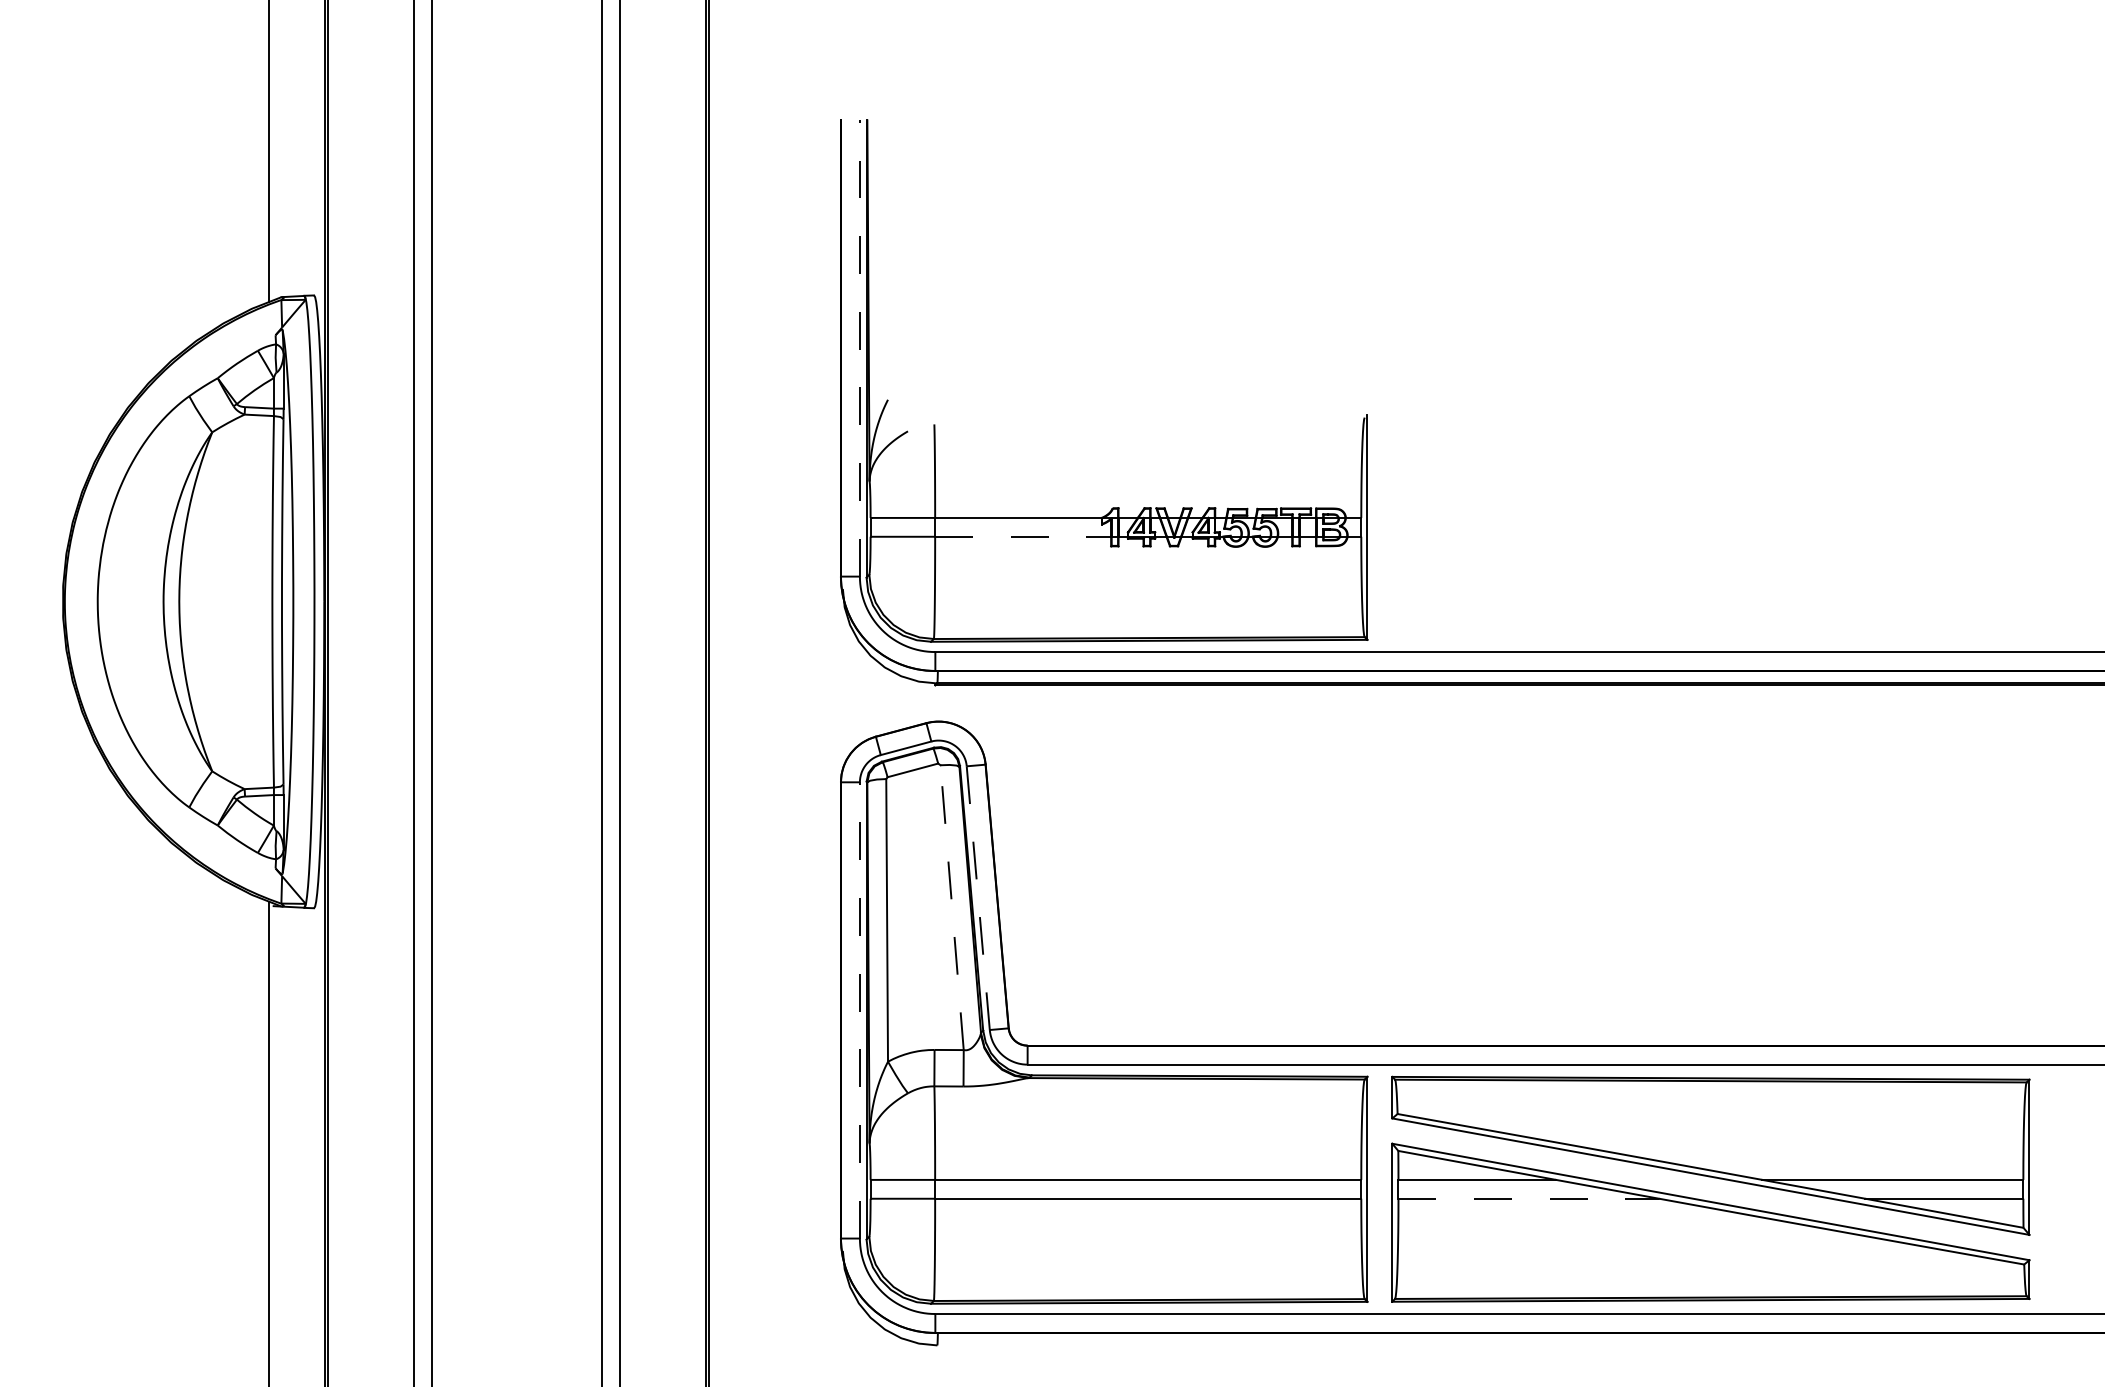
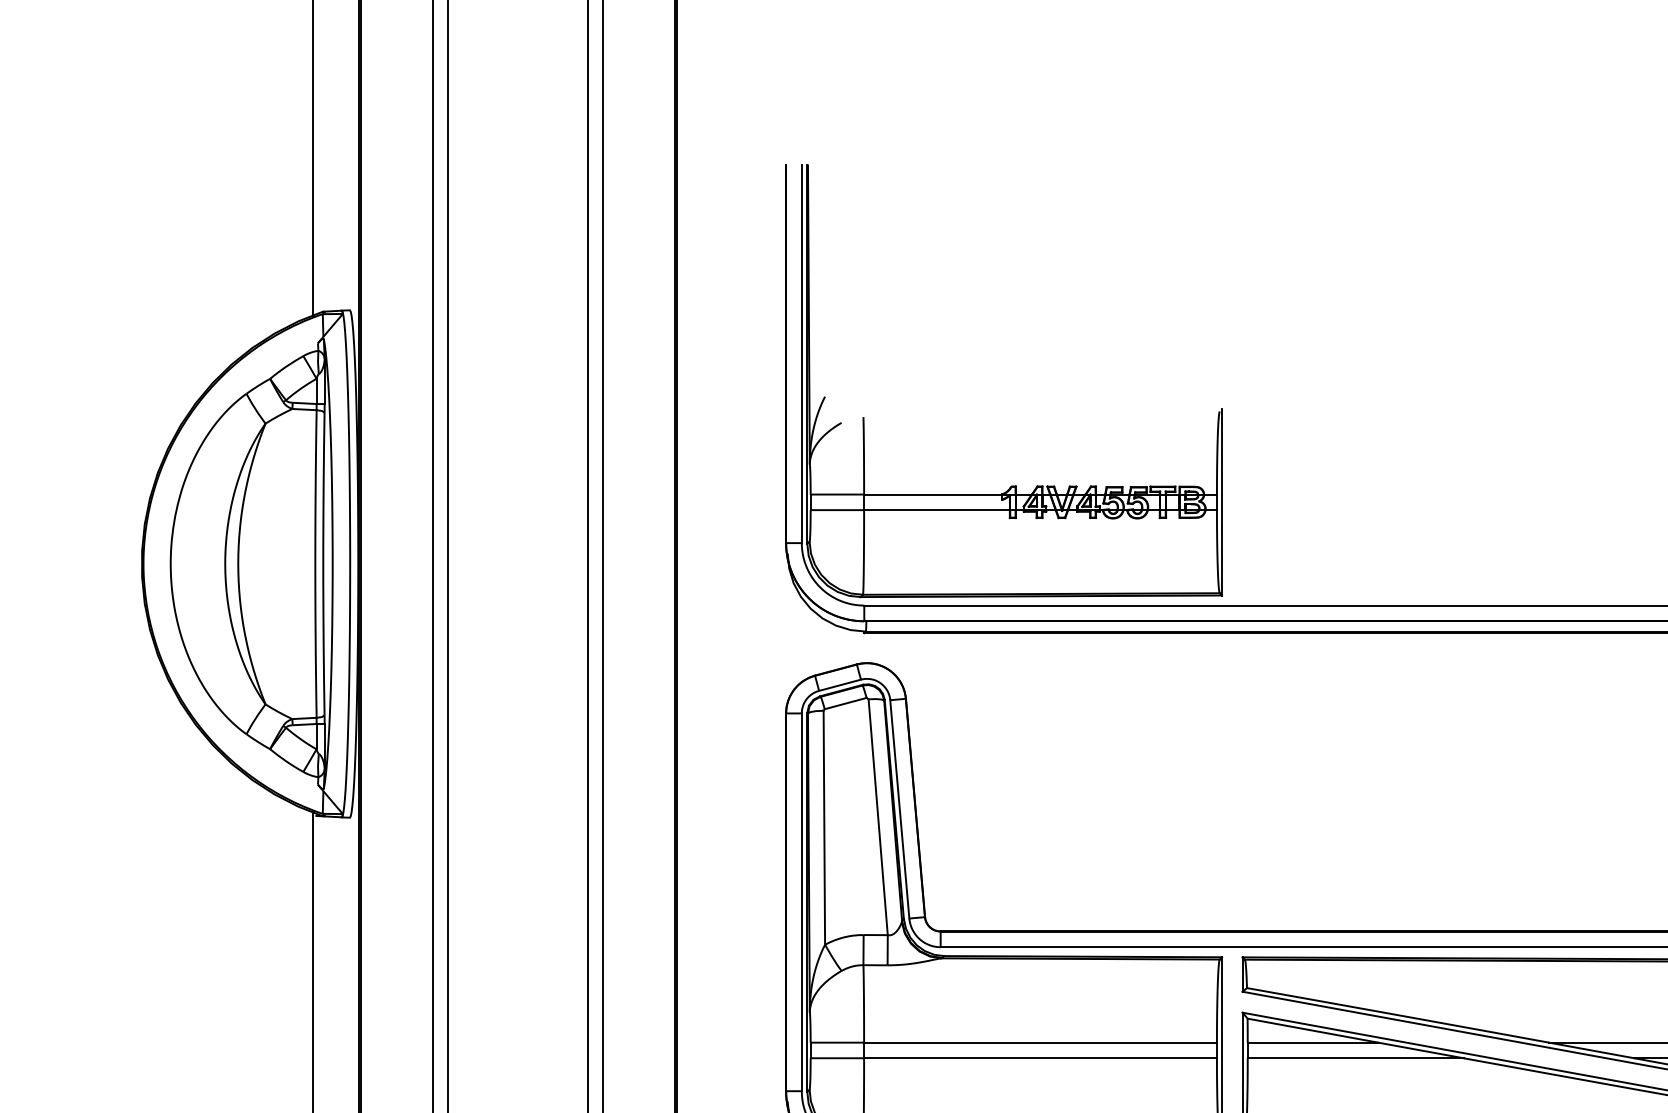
line: (859, 347) -> (801, 353), dashed -> solid
line: (1023, 536) -> (937, 509), dashed -> solid
line: (978, 898) -> (899, 809), dashed -> solid
line: (952, 907) -> (878, 817), dashed -> solid
line: (859, 1009) -> (801, 901), dashed -> solid
line: (1529, 1198) -> (1356, 1058), dashed -> solid

